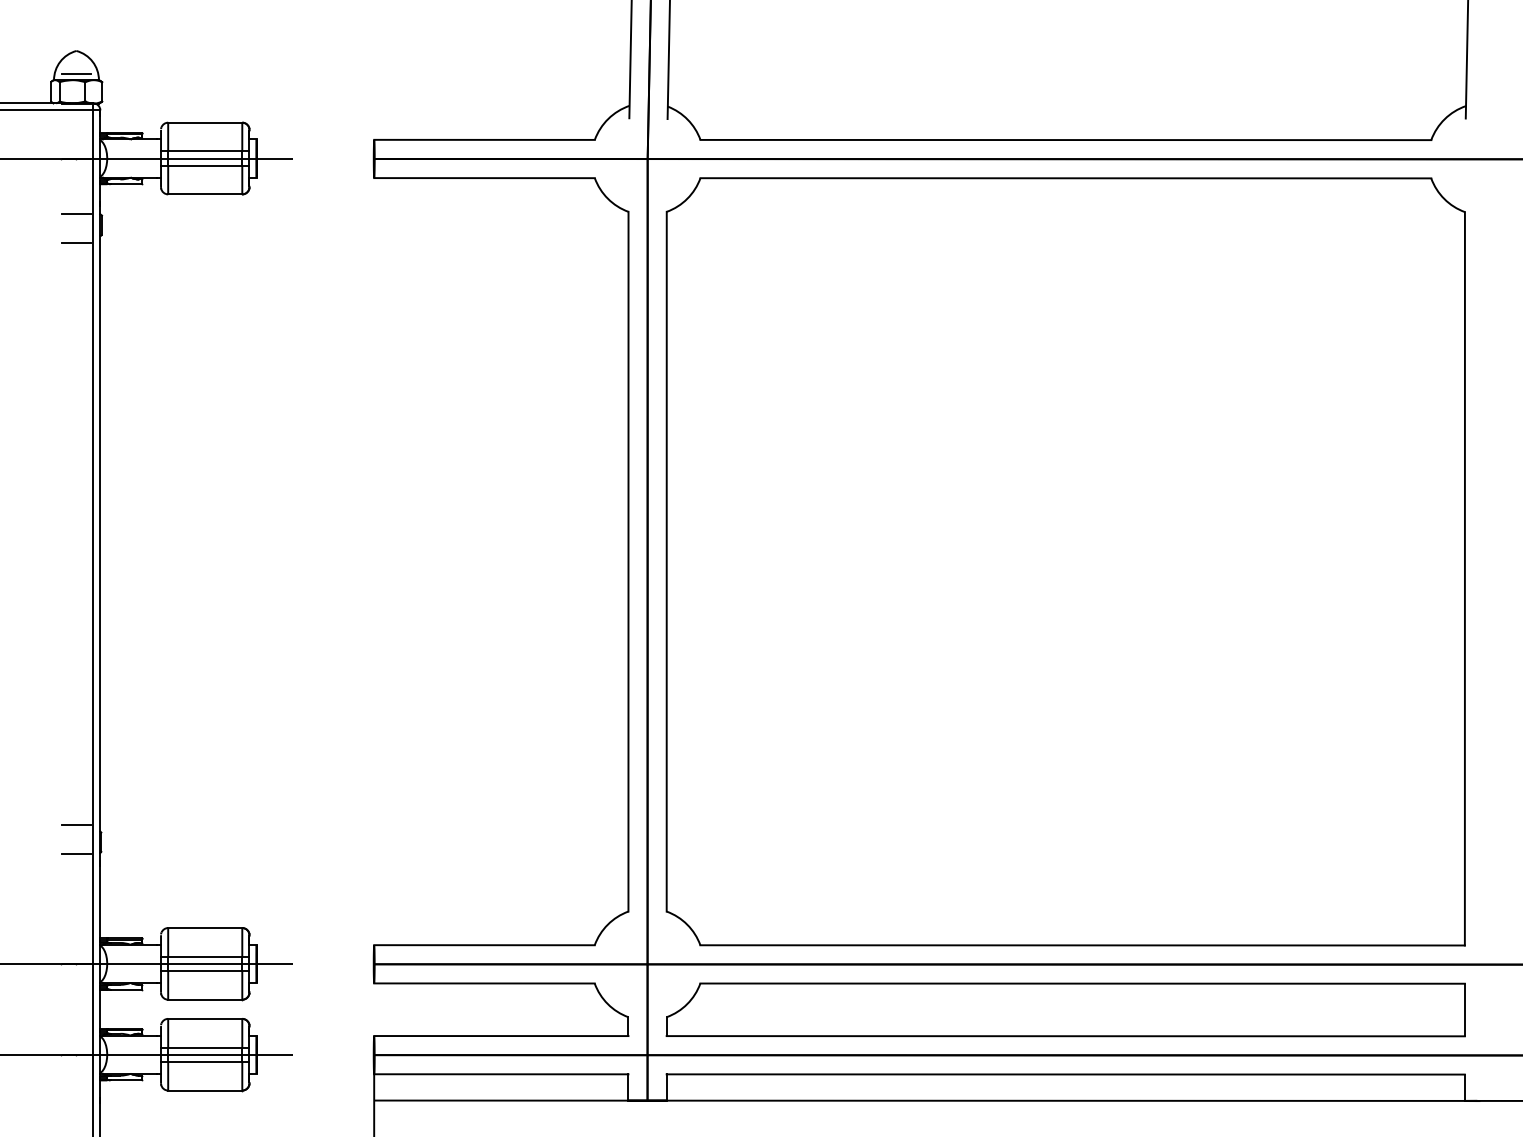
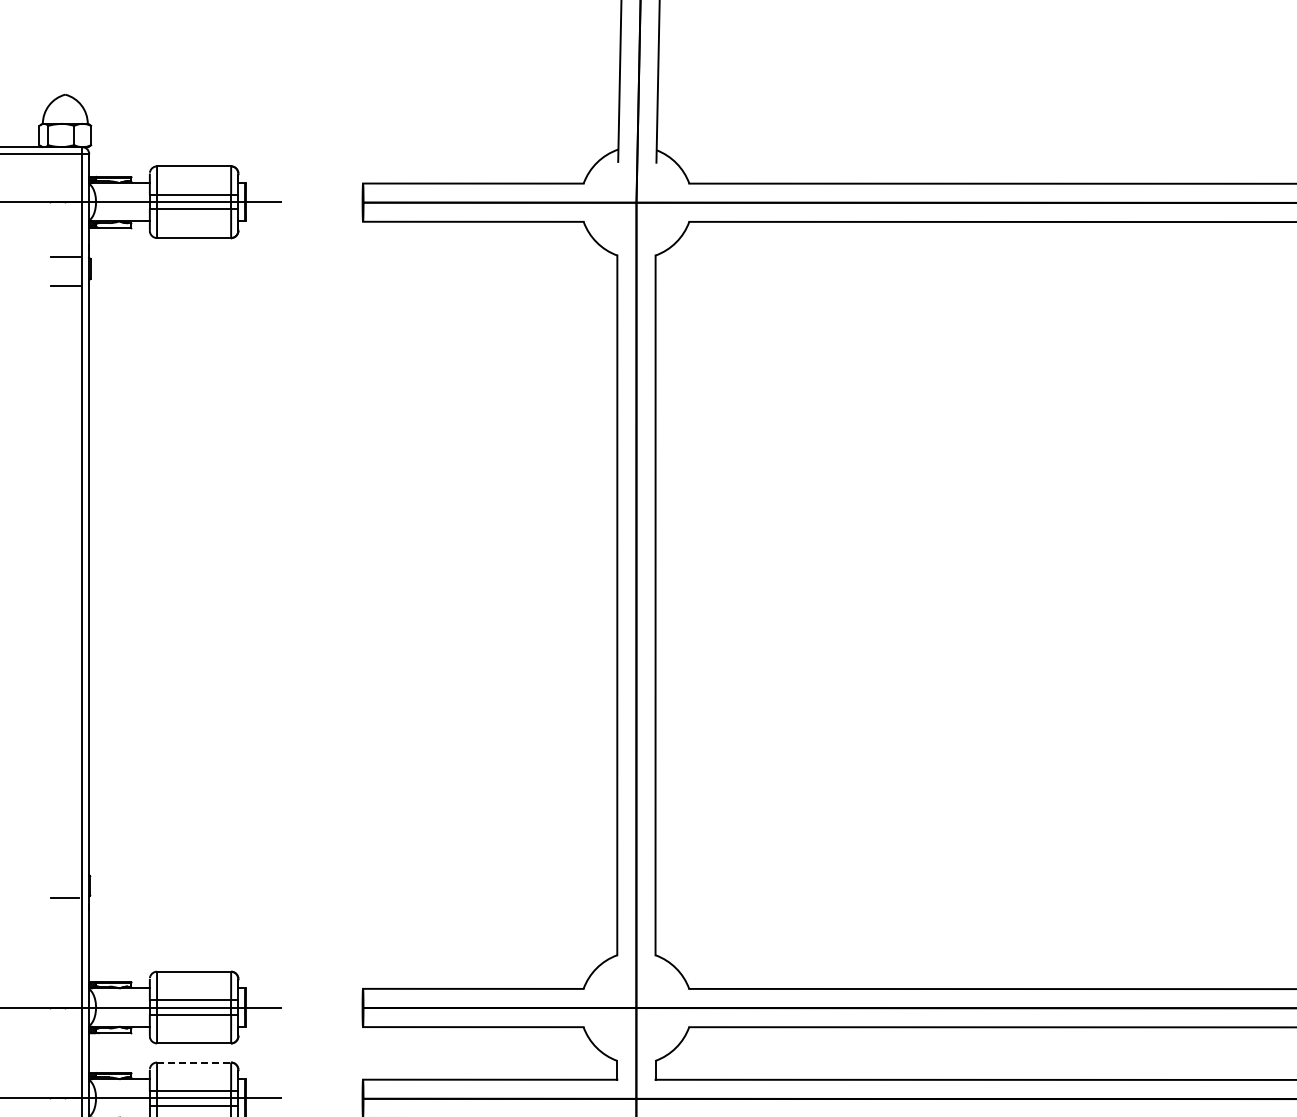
line: (76, 74) -> (65, 118), removed
line: (76, 824) -> (65, 868), removed
line: (205, 1018) -> (194, 1062), solid -> dashed

